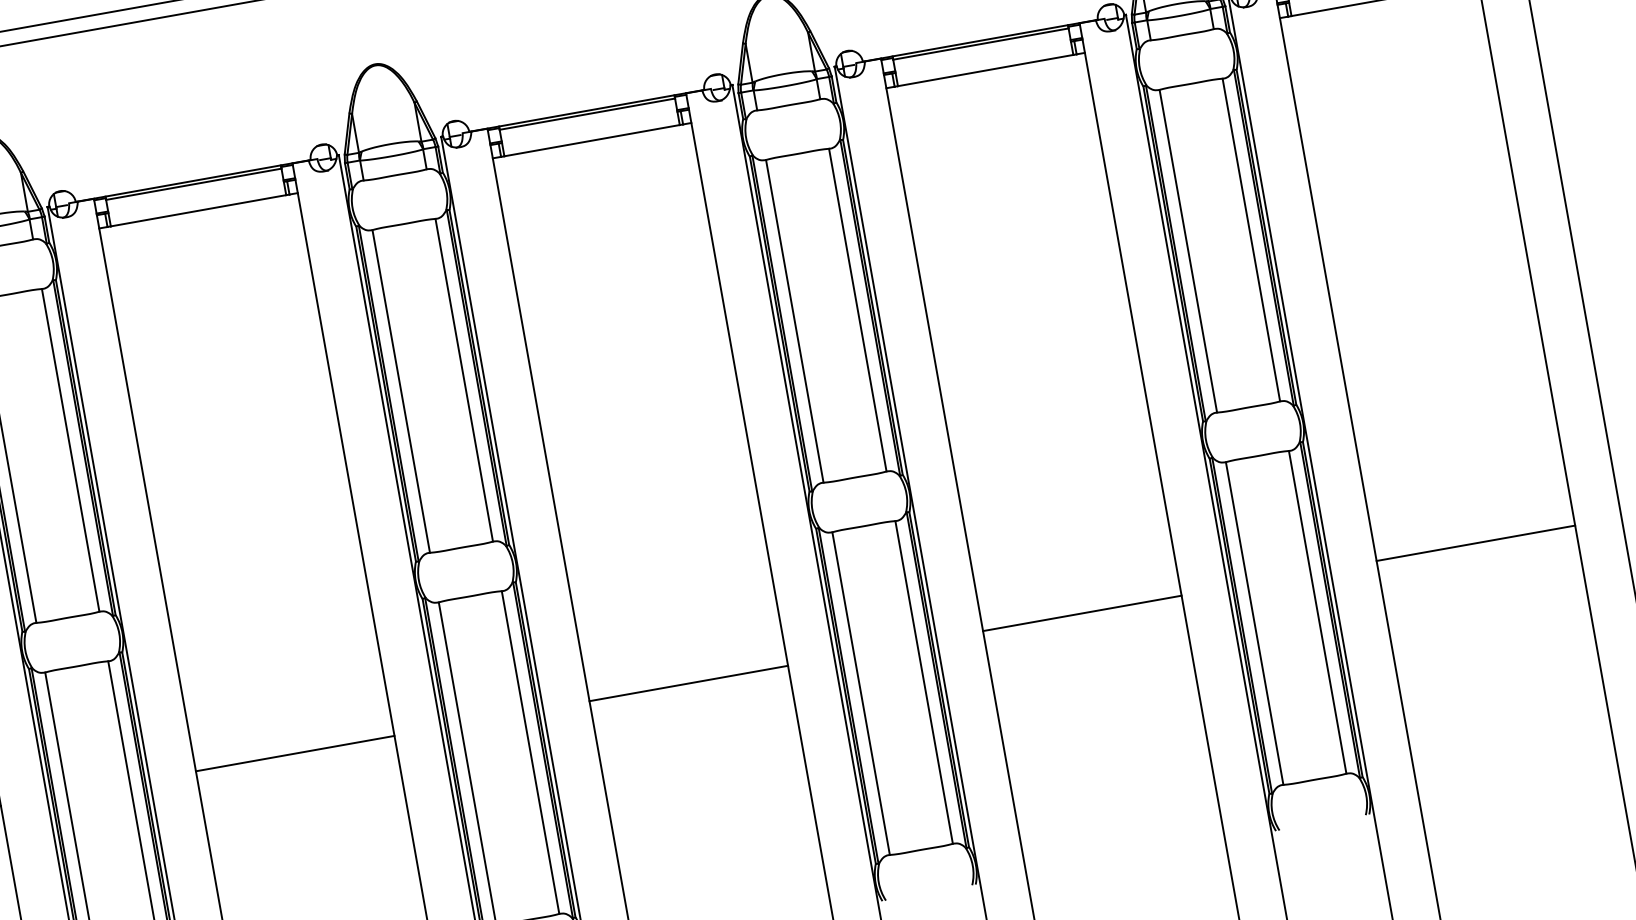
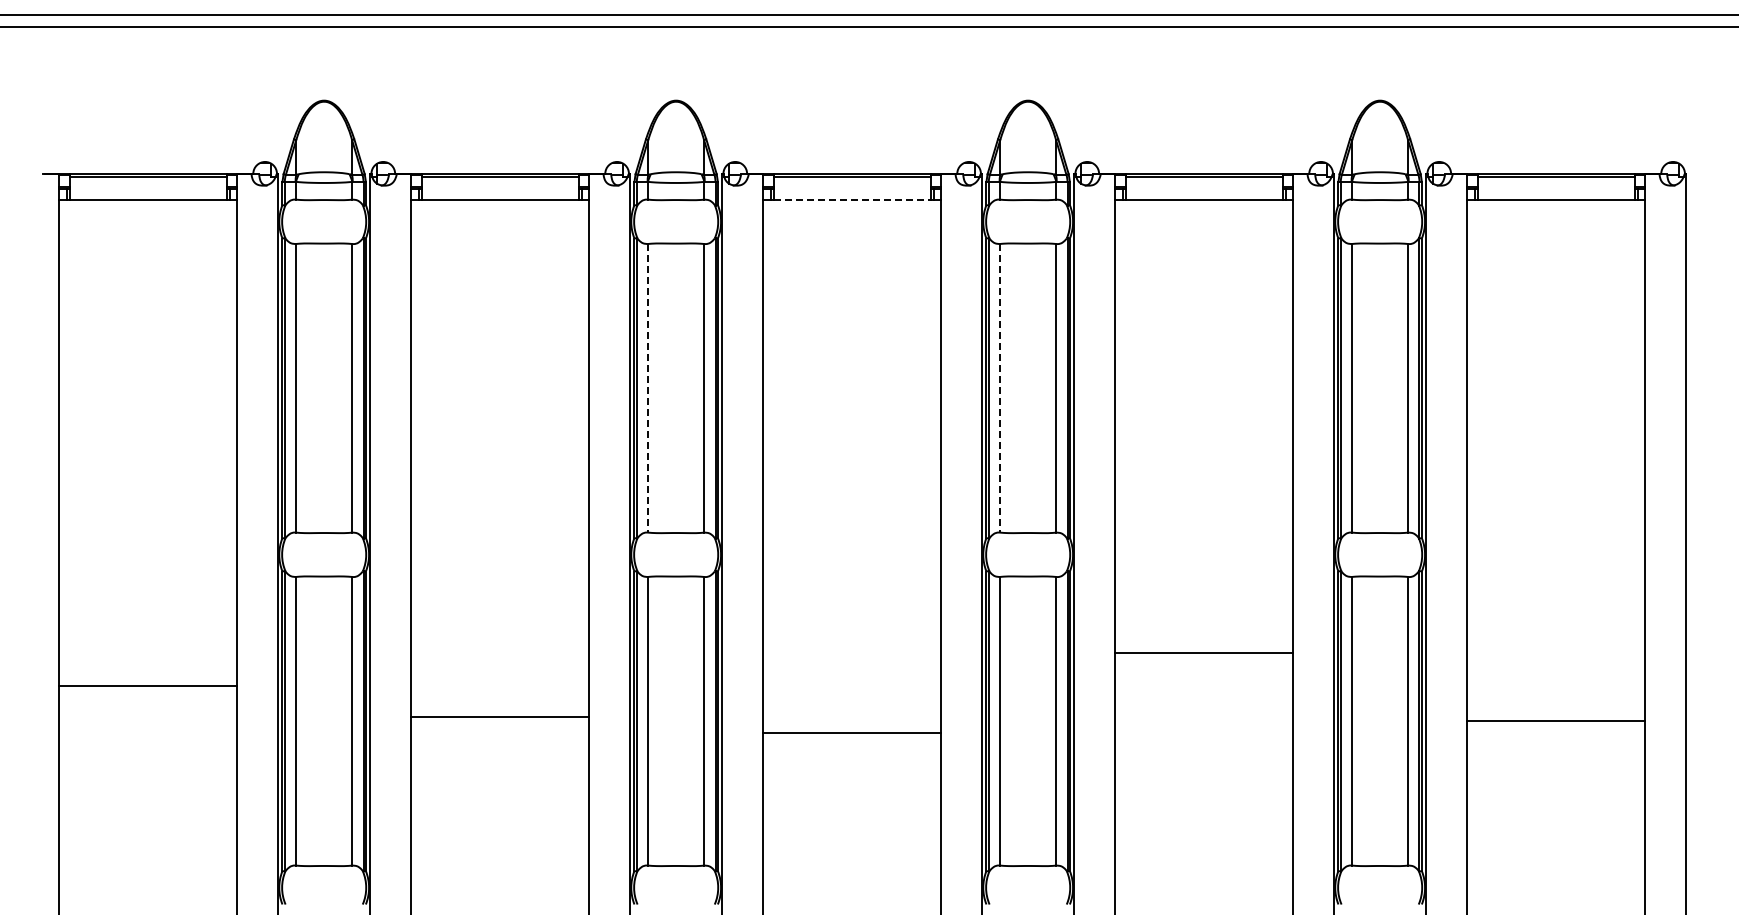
line: (592, 140) -> (852, 200), solid -> dashed
line: (794, 321) -> (999, 388), solid -> dashed
line: (401, 391) -> (648, 388), solid -> dashed
line: (1475, 543) -> (1555, 720), moved
line: (1081, 613) -> (1203, 652), moved
line: (687, 683) -> (851, 732), moved
line: (294, 753) -> (499, 716), moved

